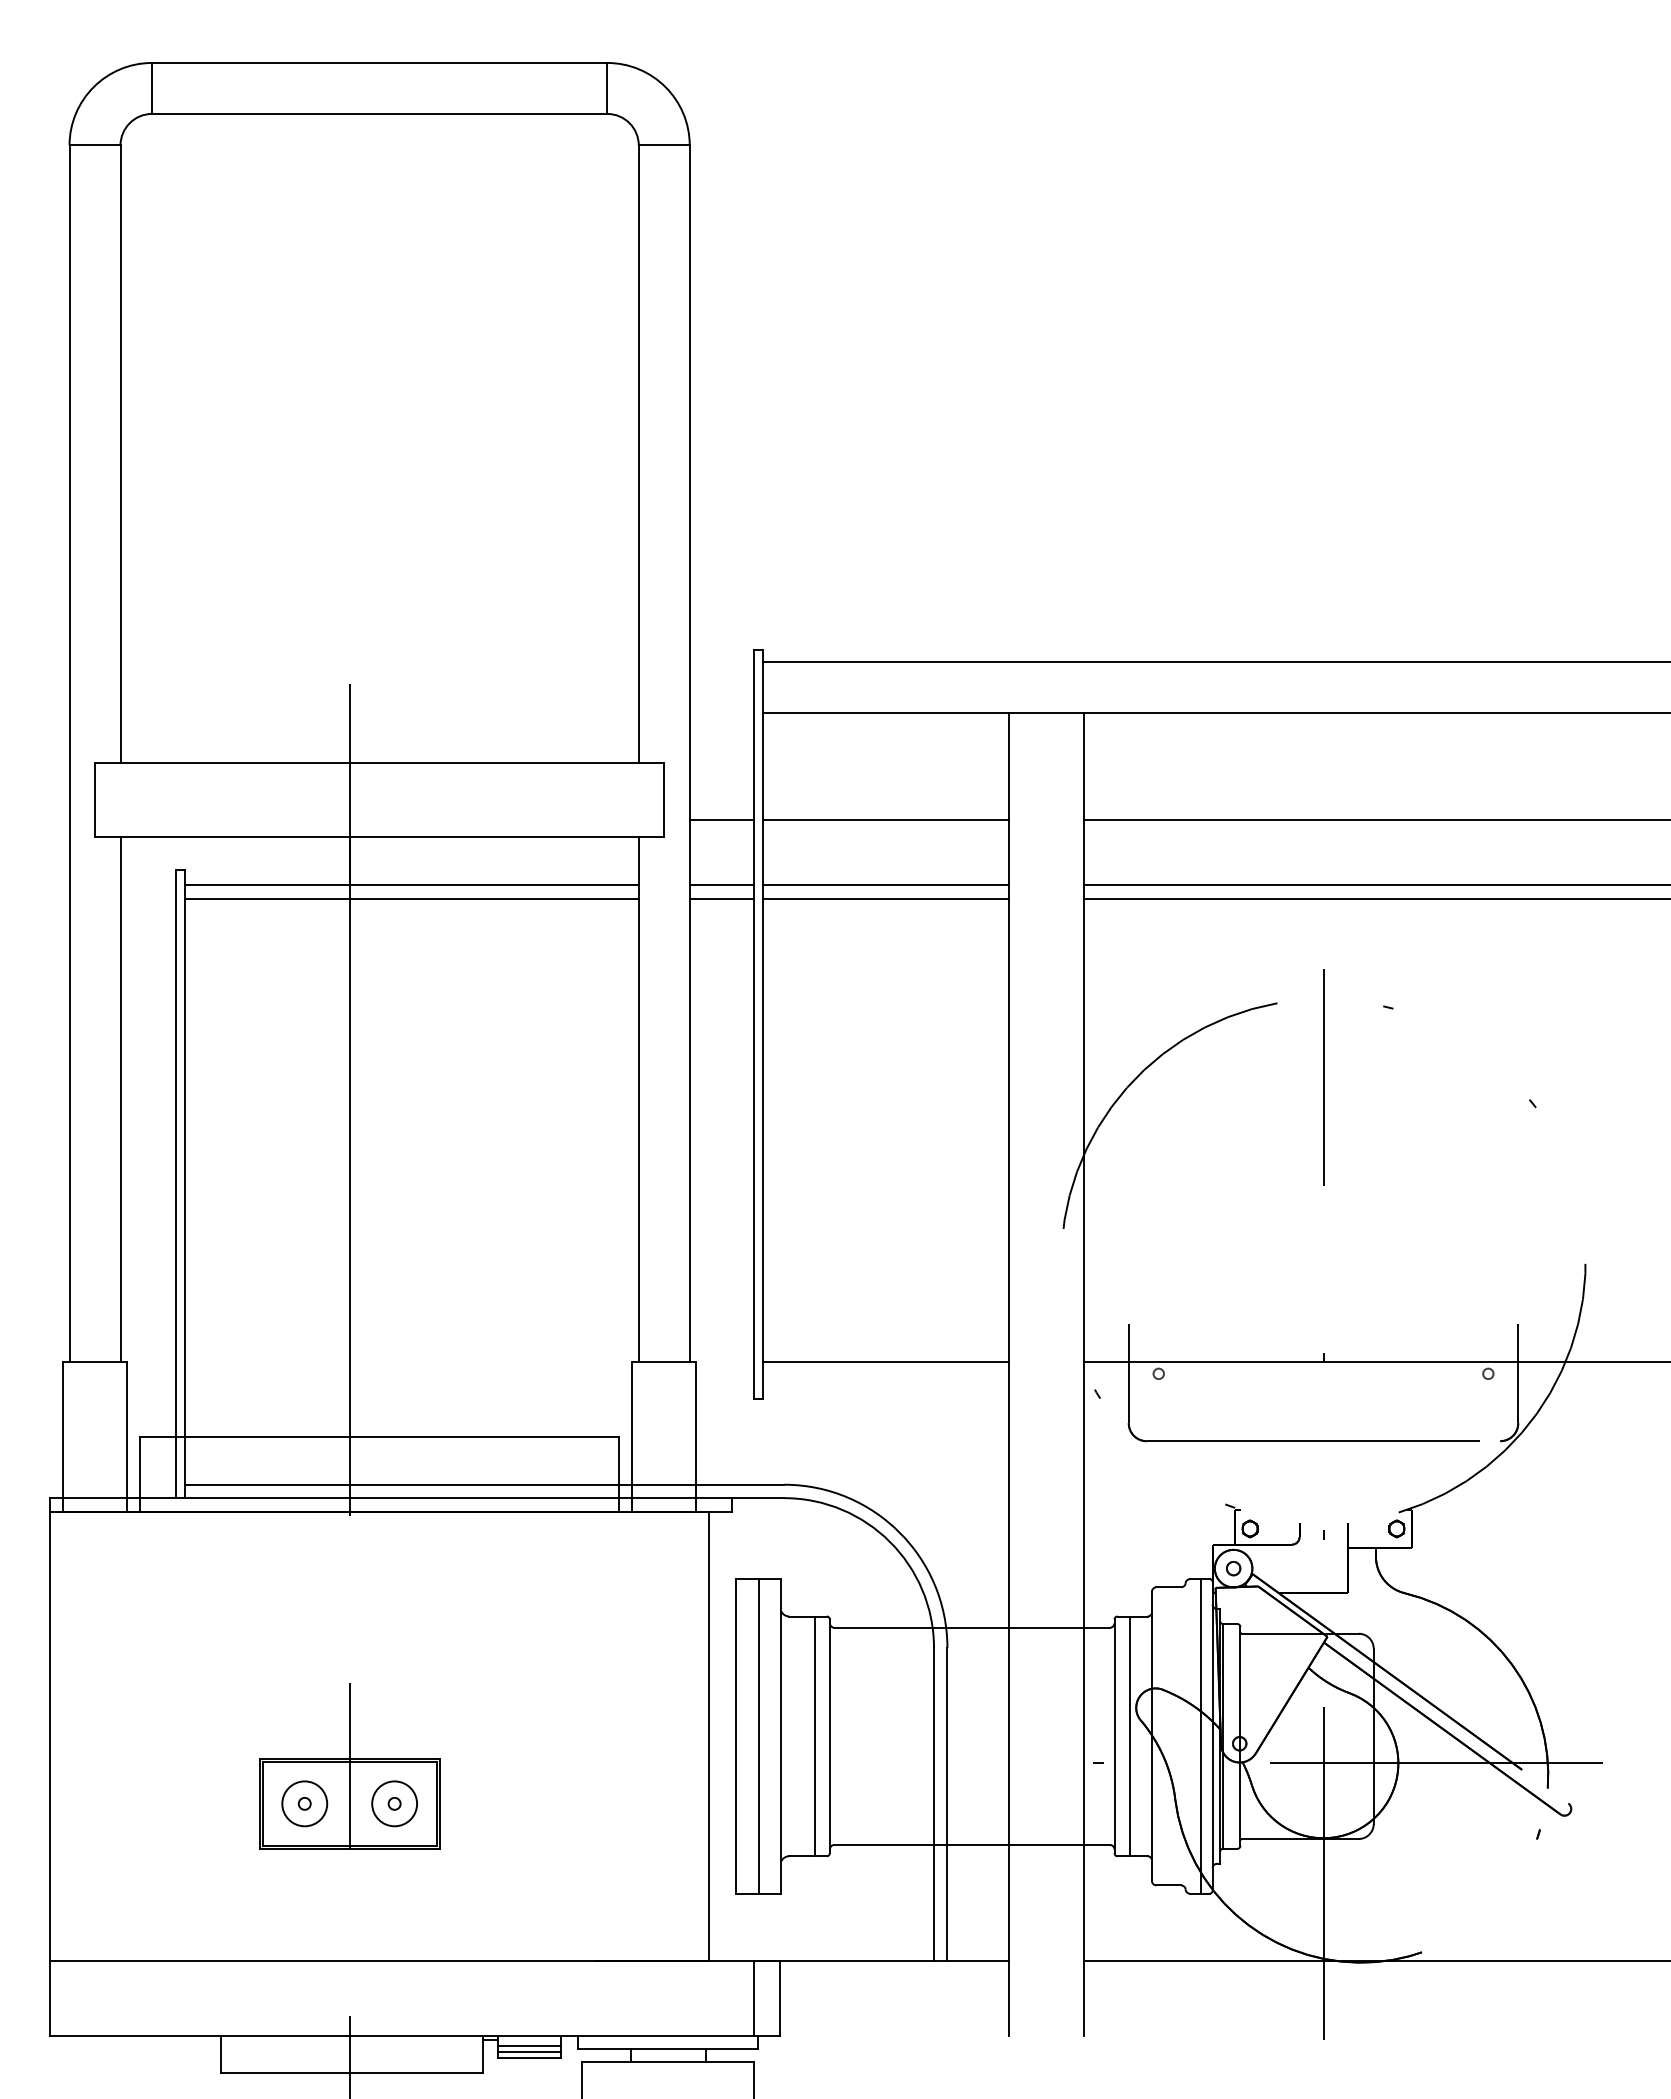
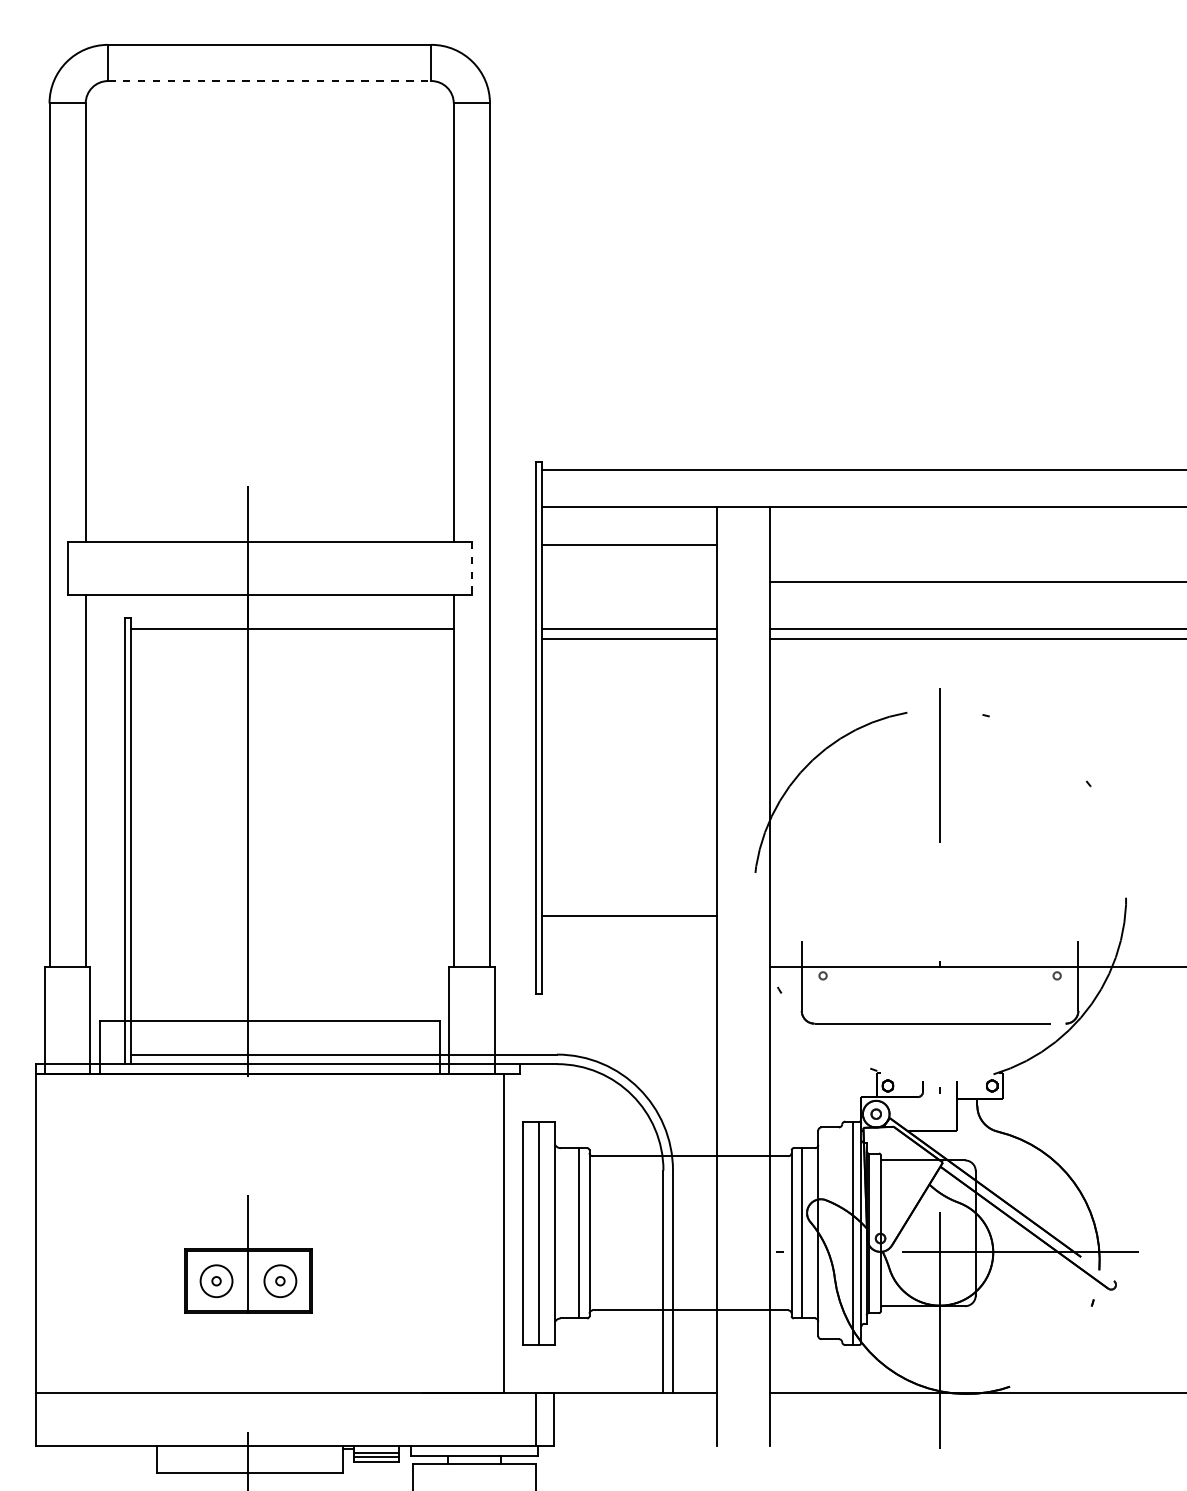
line: (379, 113) -> (269, 80), solid -> dashed
line: (664, 800) -> (472, 568), solid -> dashed
line: (721, 819) -> (512, 582), removed
line: (885, 819) -> (629, 545), moved
line: (721, 885) -> (512, 629), removed
line: (411, 898) -> (292, 638), removed
line: (721, 898) -> (512, 638), removed
line: (885, 1361) -> (629, 915), moved

